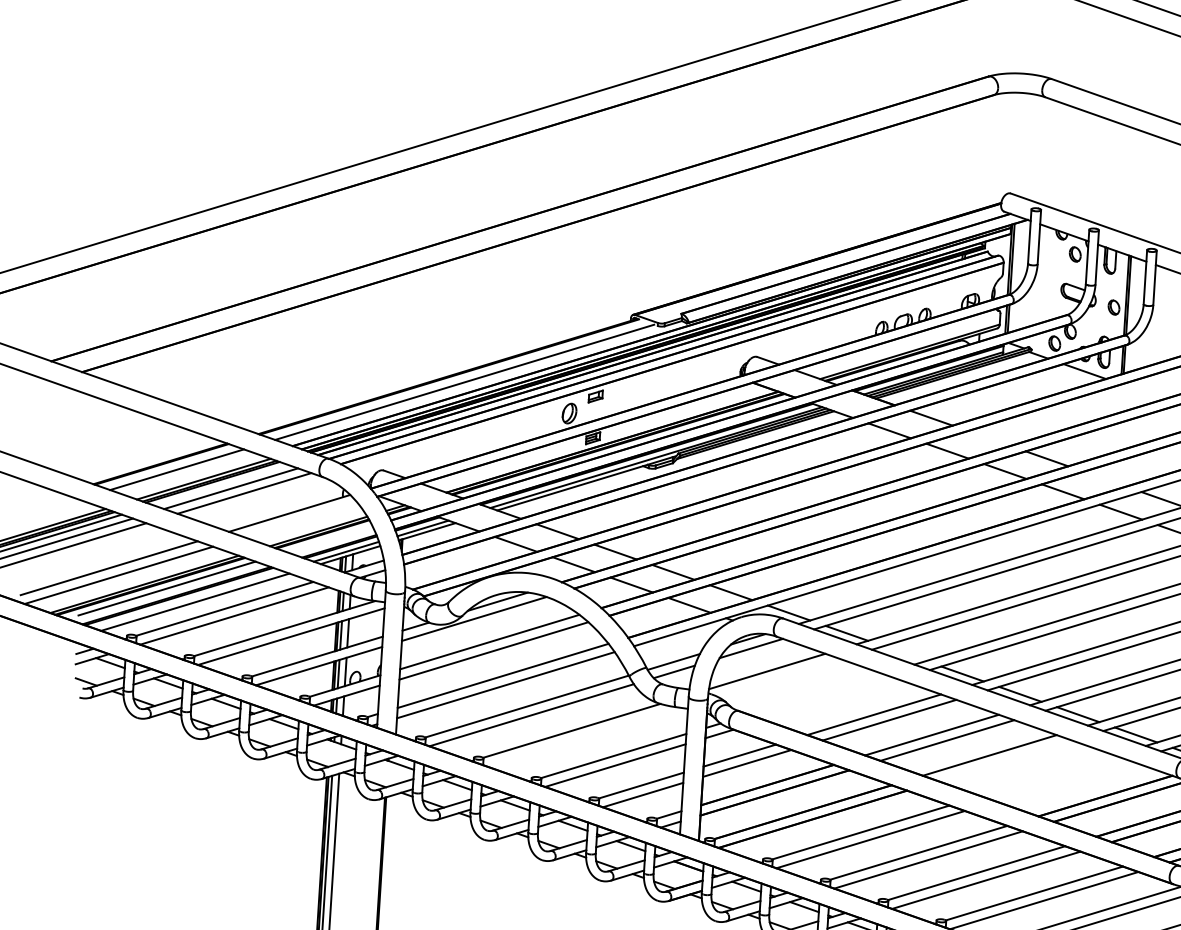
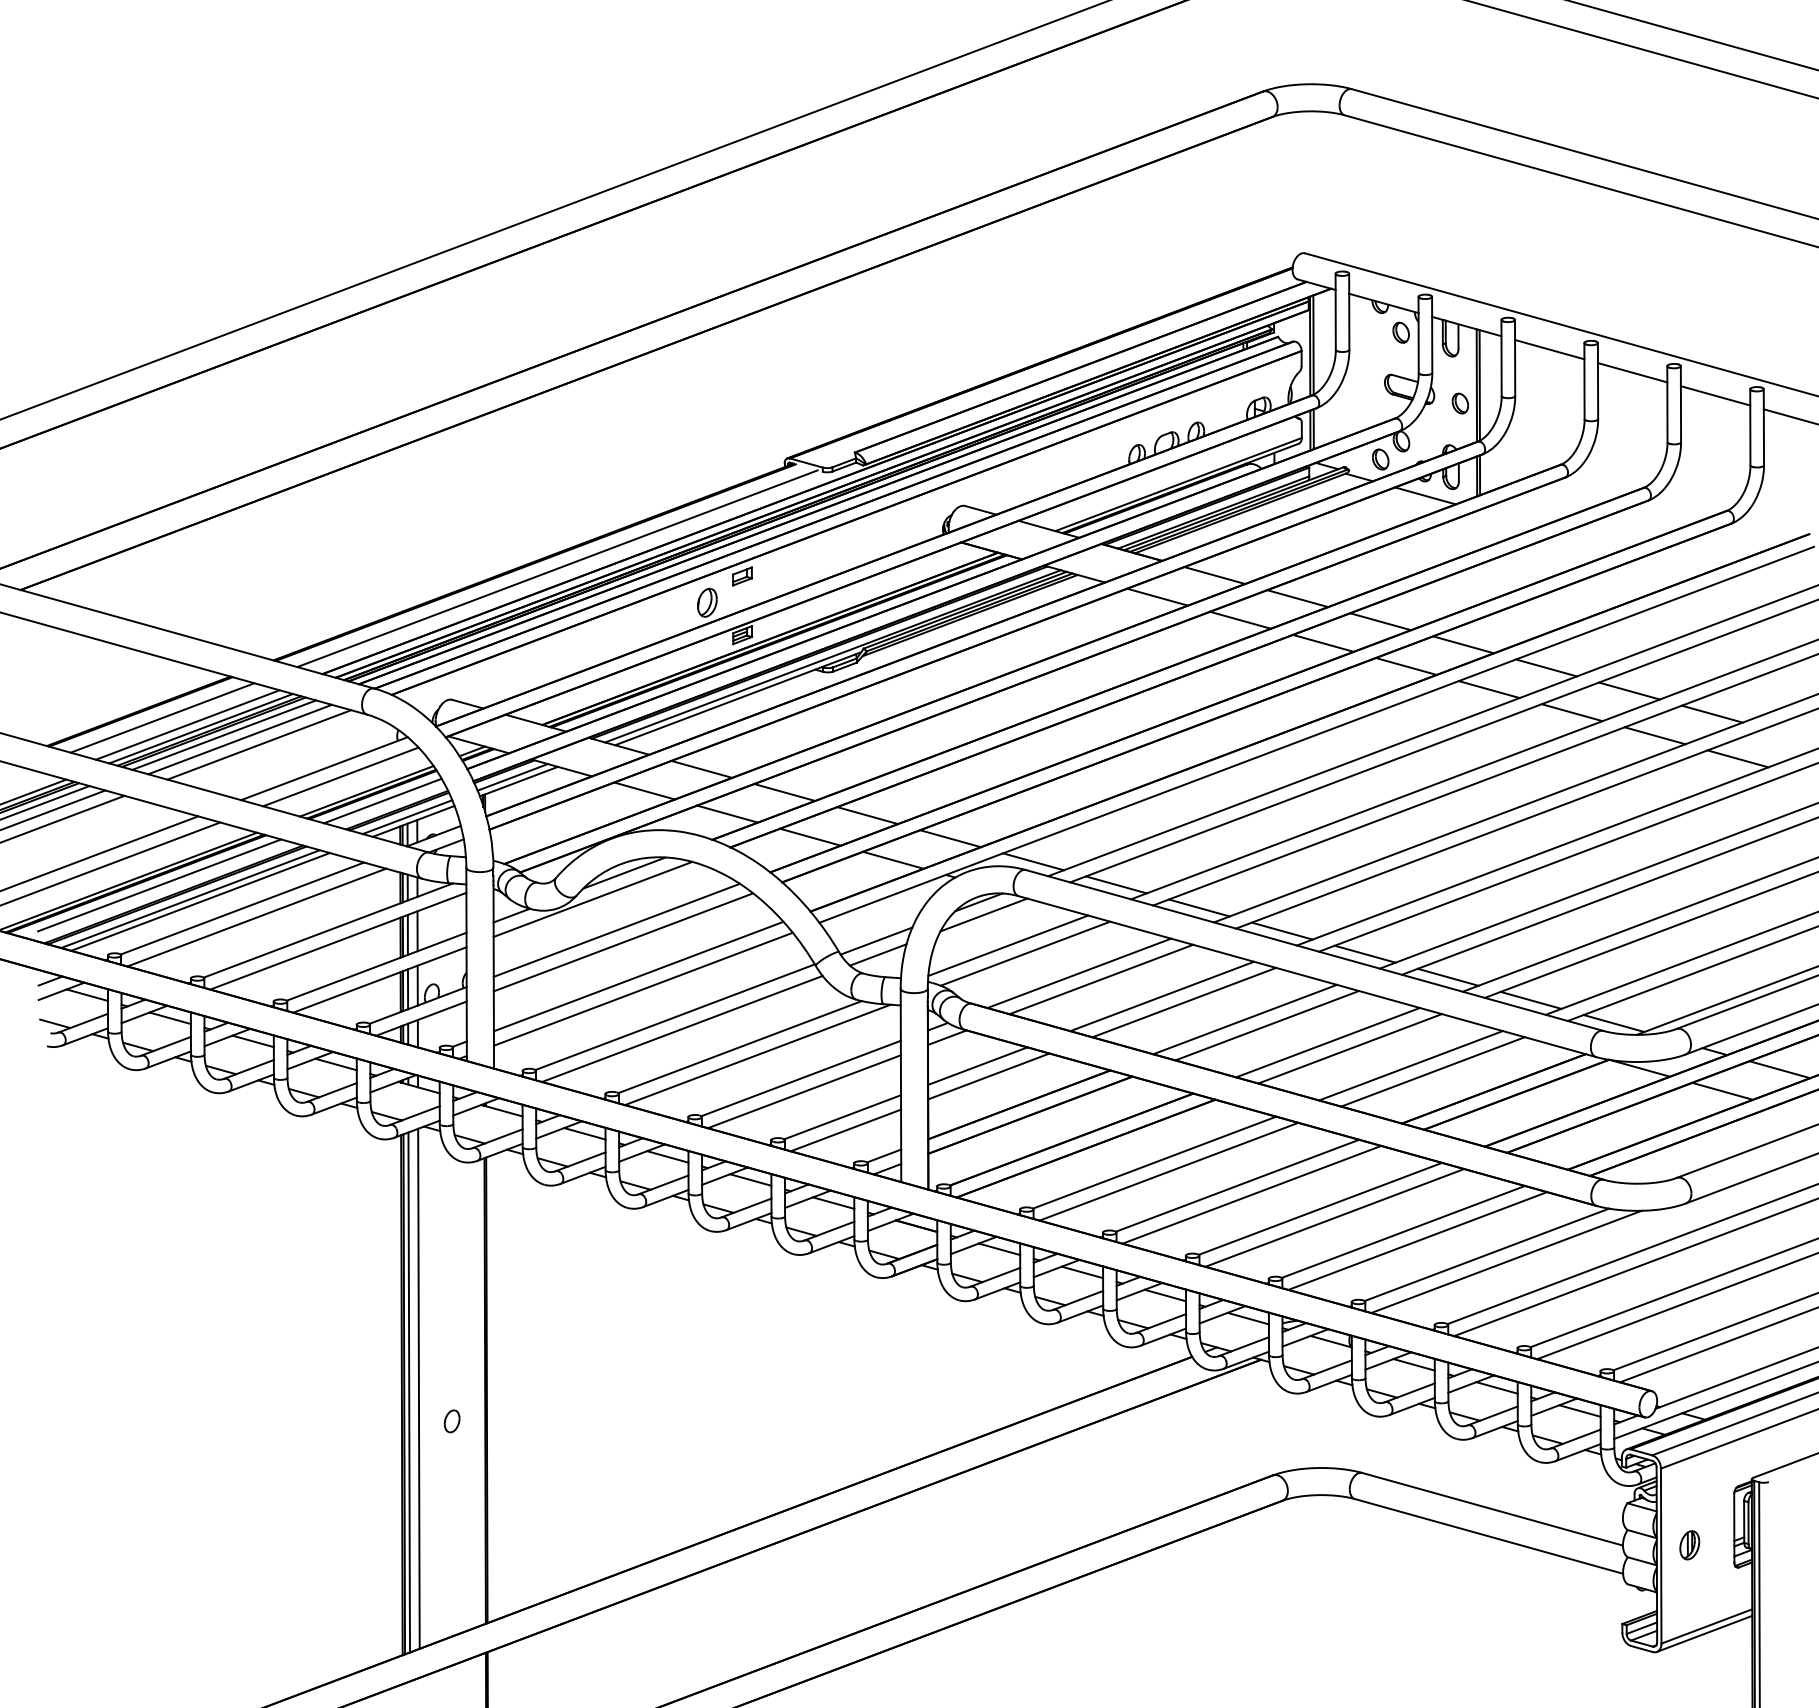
line: (989, 438) -> (1297, 598), added
line: (194, 475) -> (187, 724), added
line: (1104, 478) -> (1463, 644), added
line: (220, 484) -> (224, 734), added
line: (300, 519) -> (340, 776), added
line: (329, 538) -> (382, 800), added
line: (188, 600) -> (190, 899), added
line: (904, 653) -> (1198, 907), added
line: (779, 677) -> (1025, 953), added
line: (816, 694) -> (1079, 973), added
line: (831, 699) -> (1101, 979), added
line: (583, 736) -> (757, 1054), added
line: (1004, 760) -> (1349, 1048), added
line: (1047, 775) -> (1410, 1065), added
line: (1062, 780) -> (1432, 1071), added

